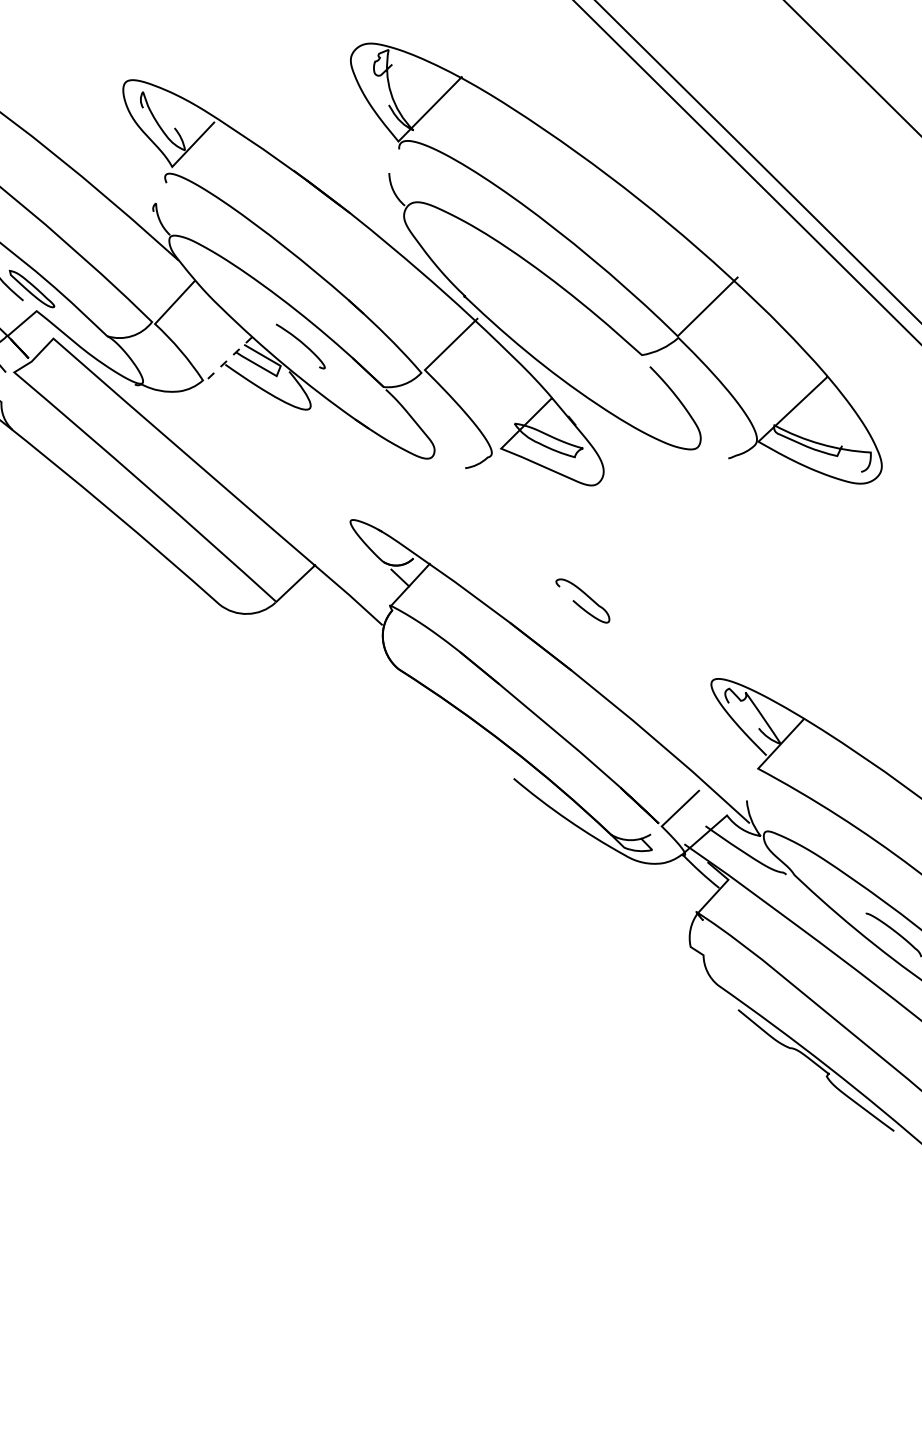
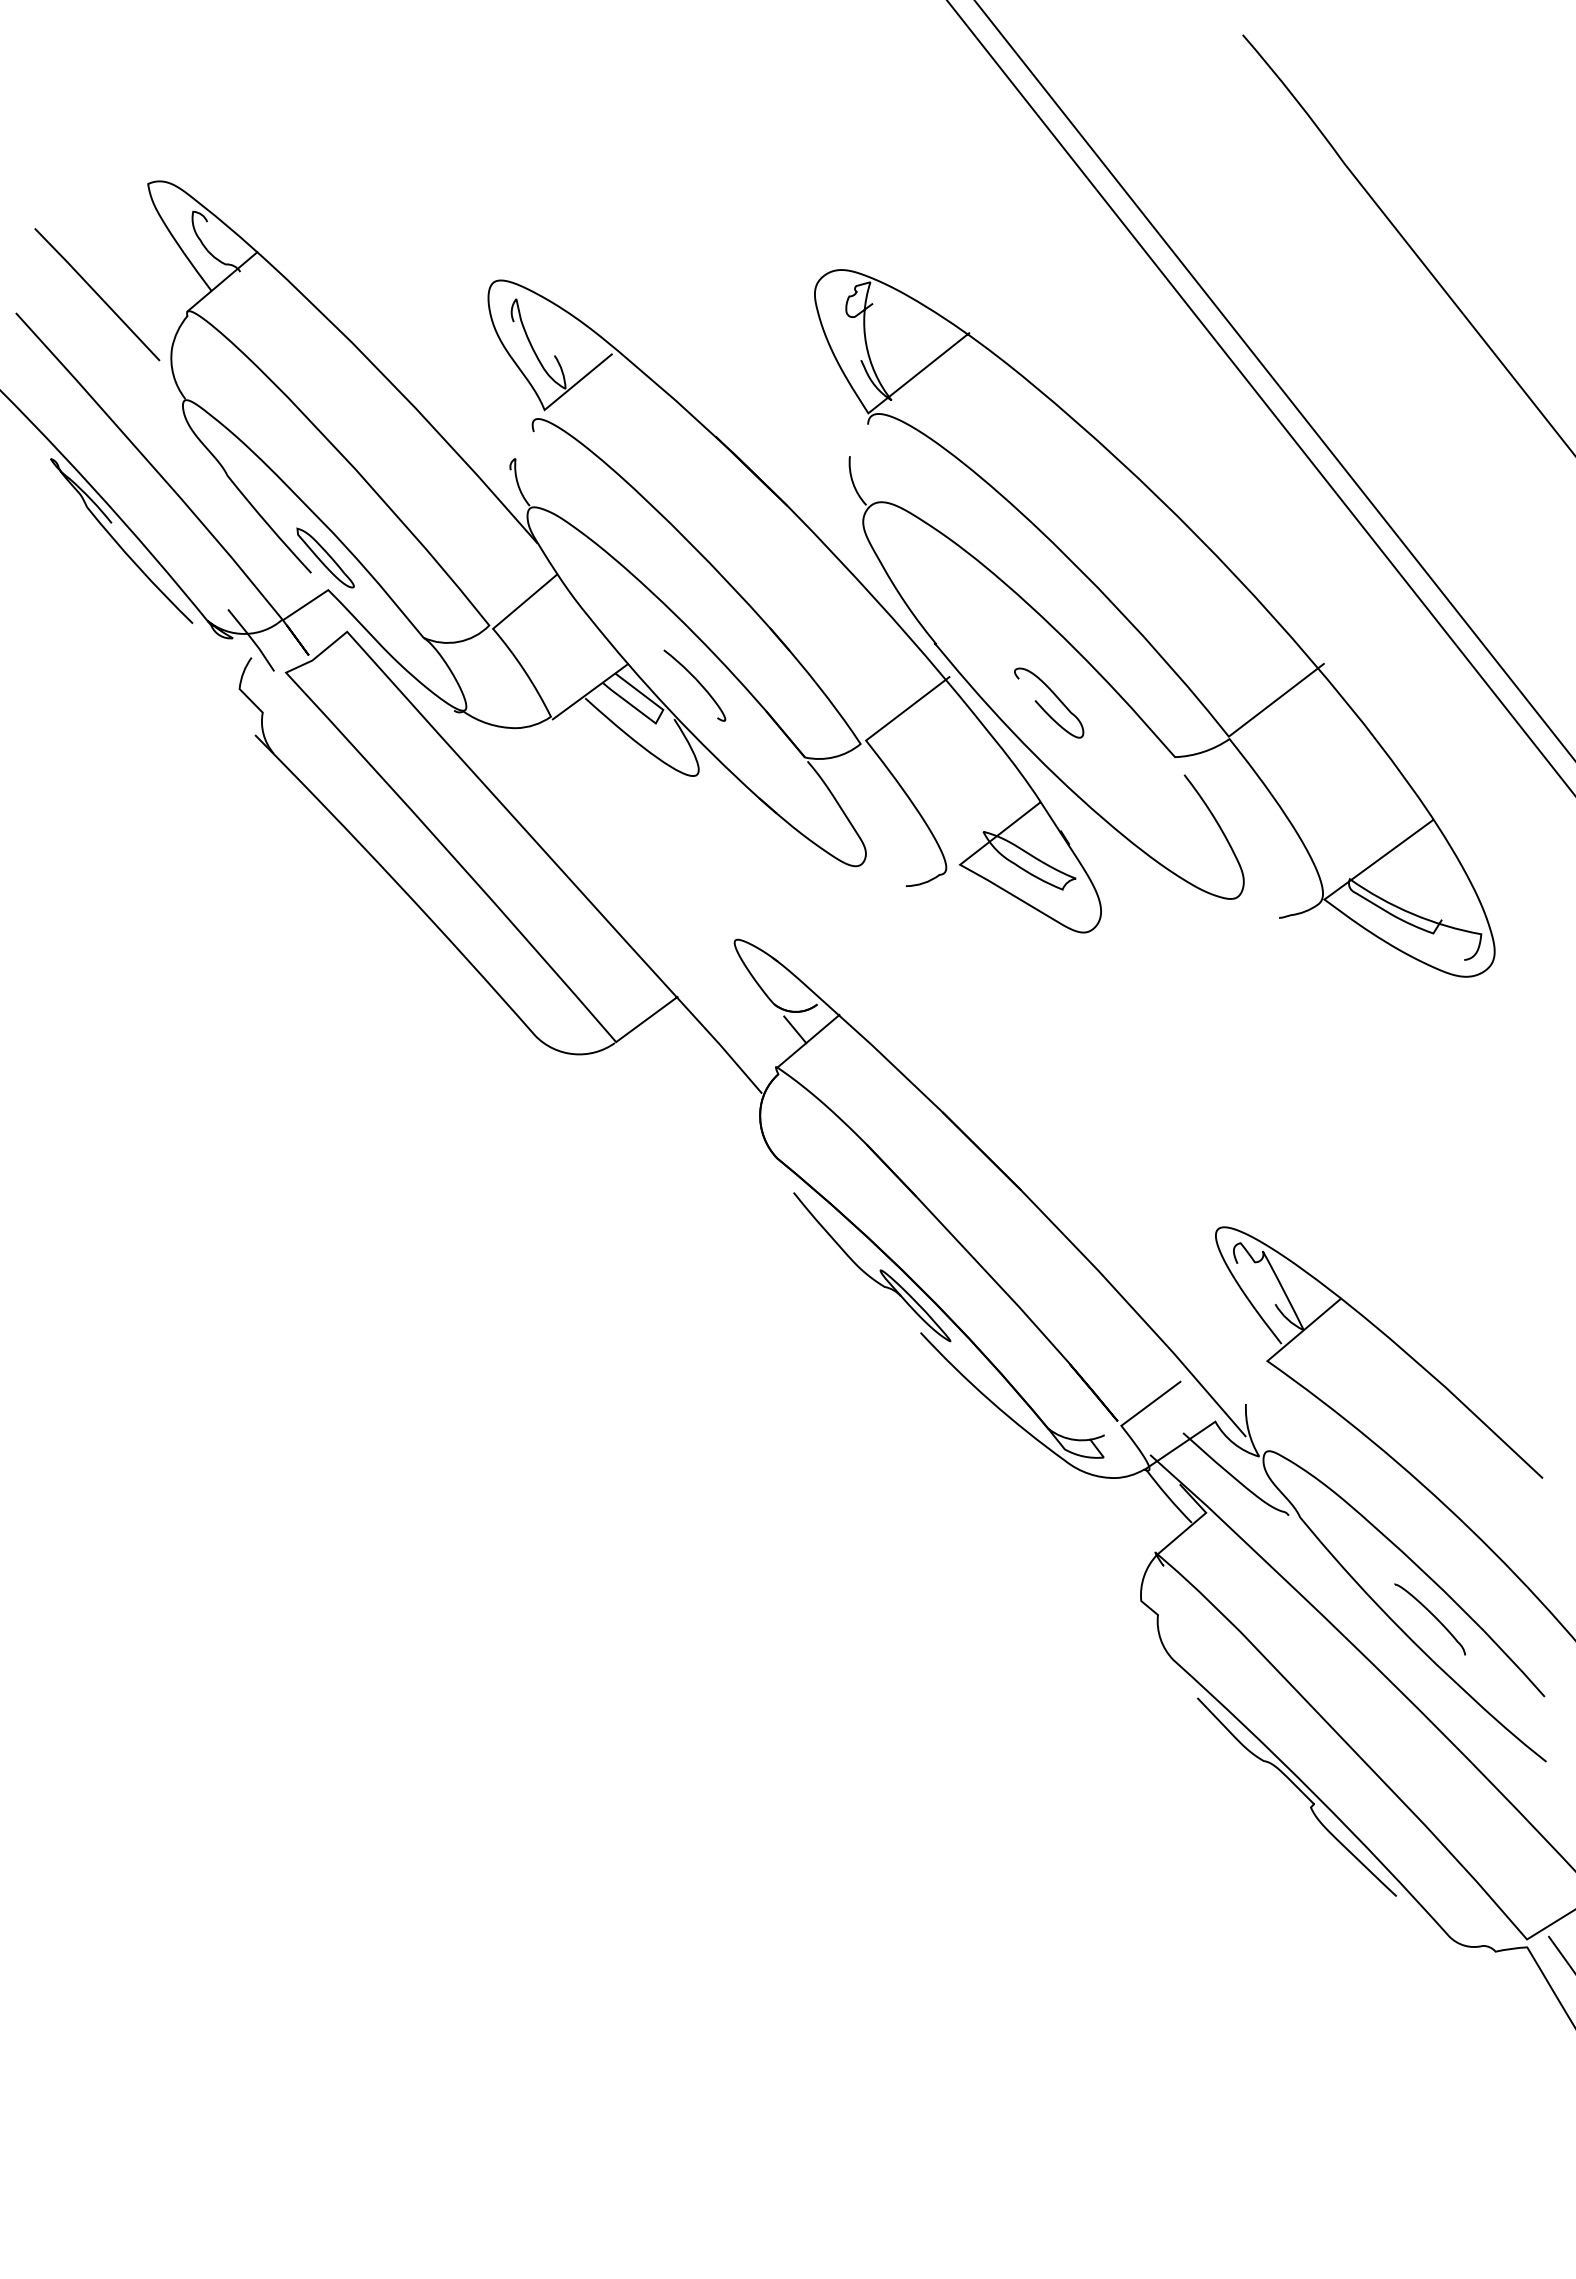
line: (228, 359) -> (590, 691), dashed -> solid
curve: (586, 595) -> (1055, 696), moved
part: (479, 738) -> (879, 1270), added

